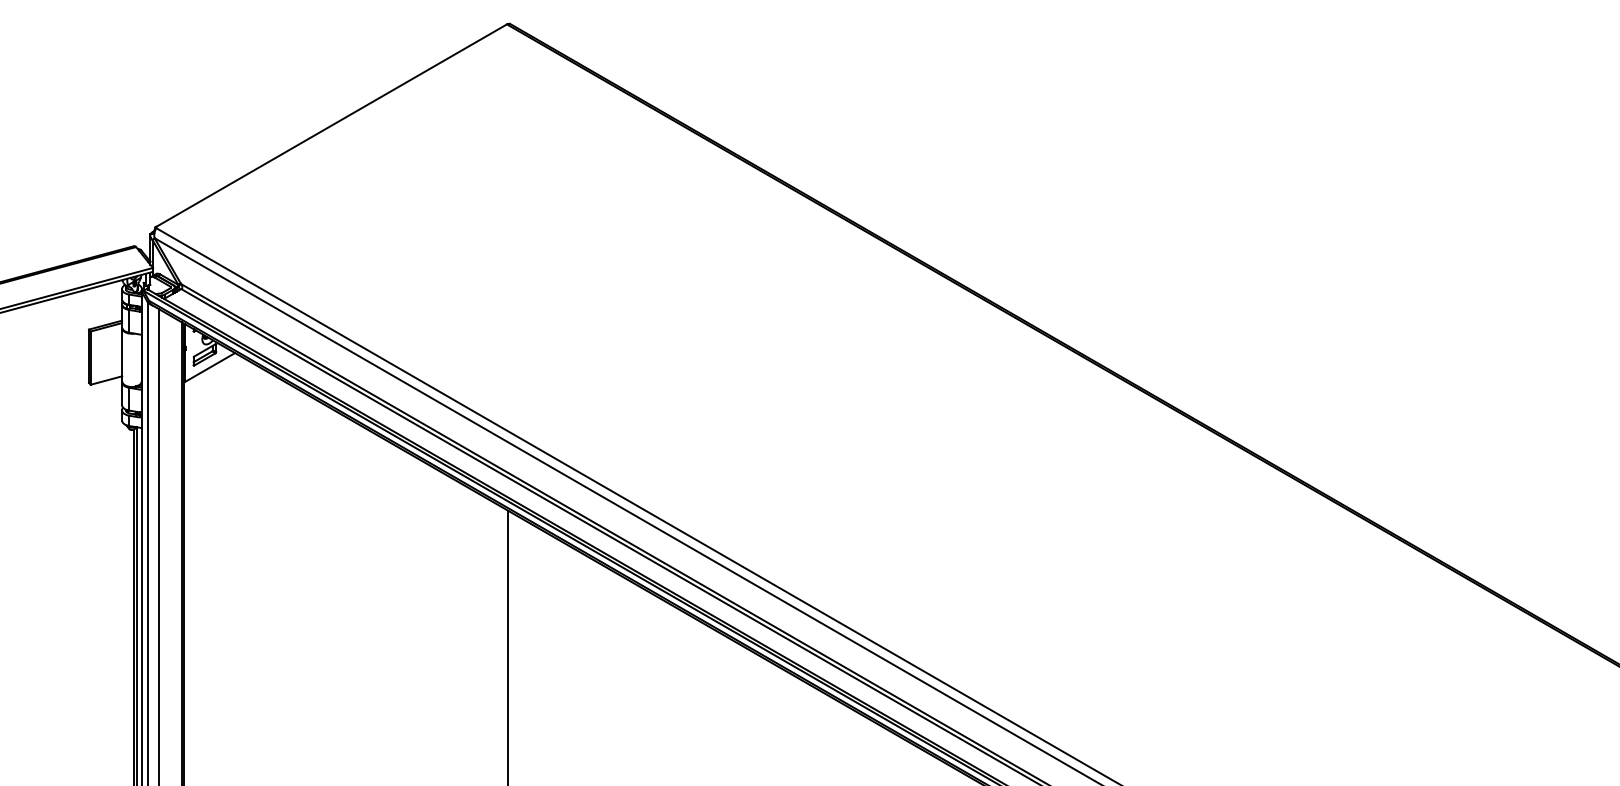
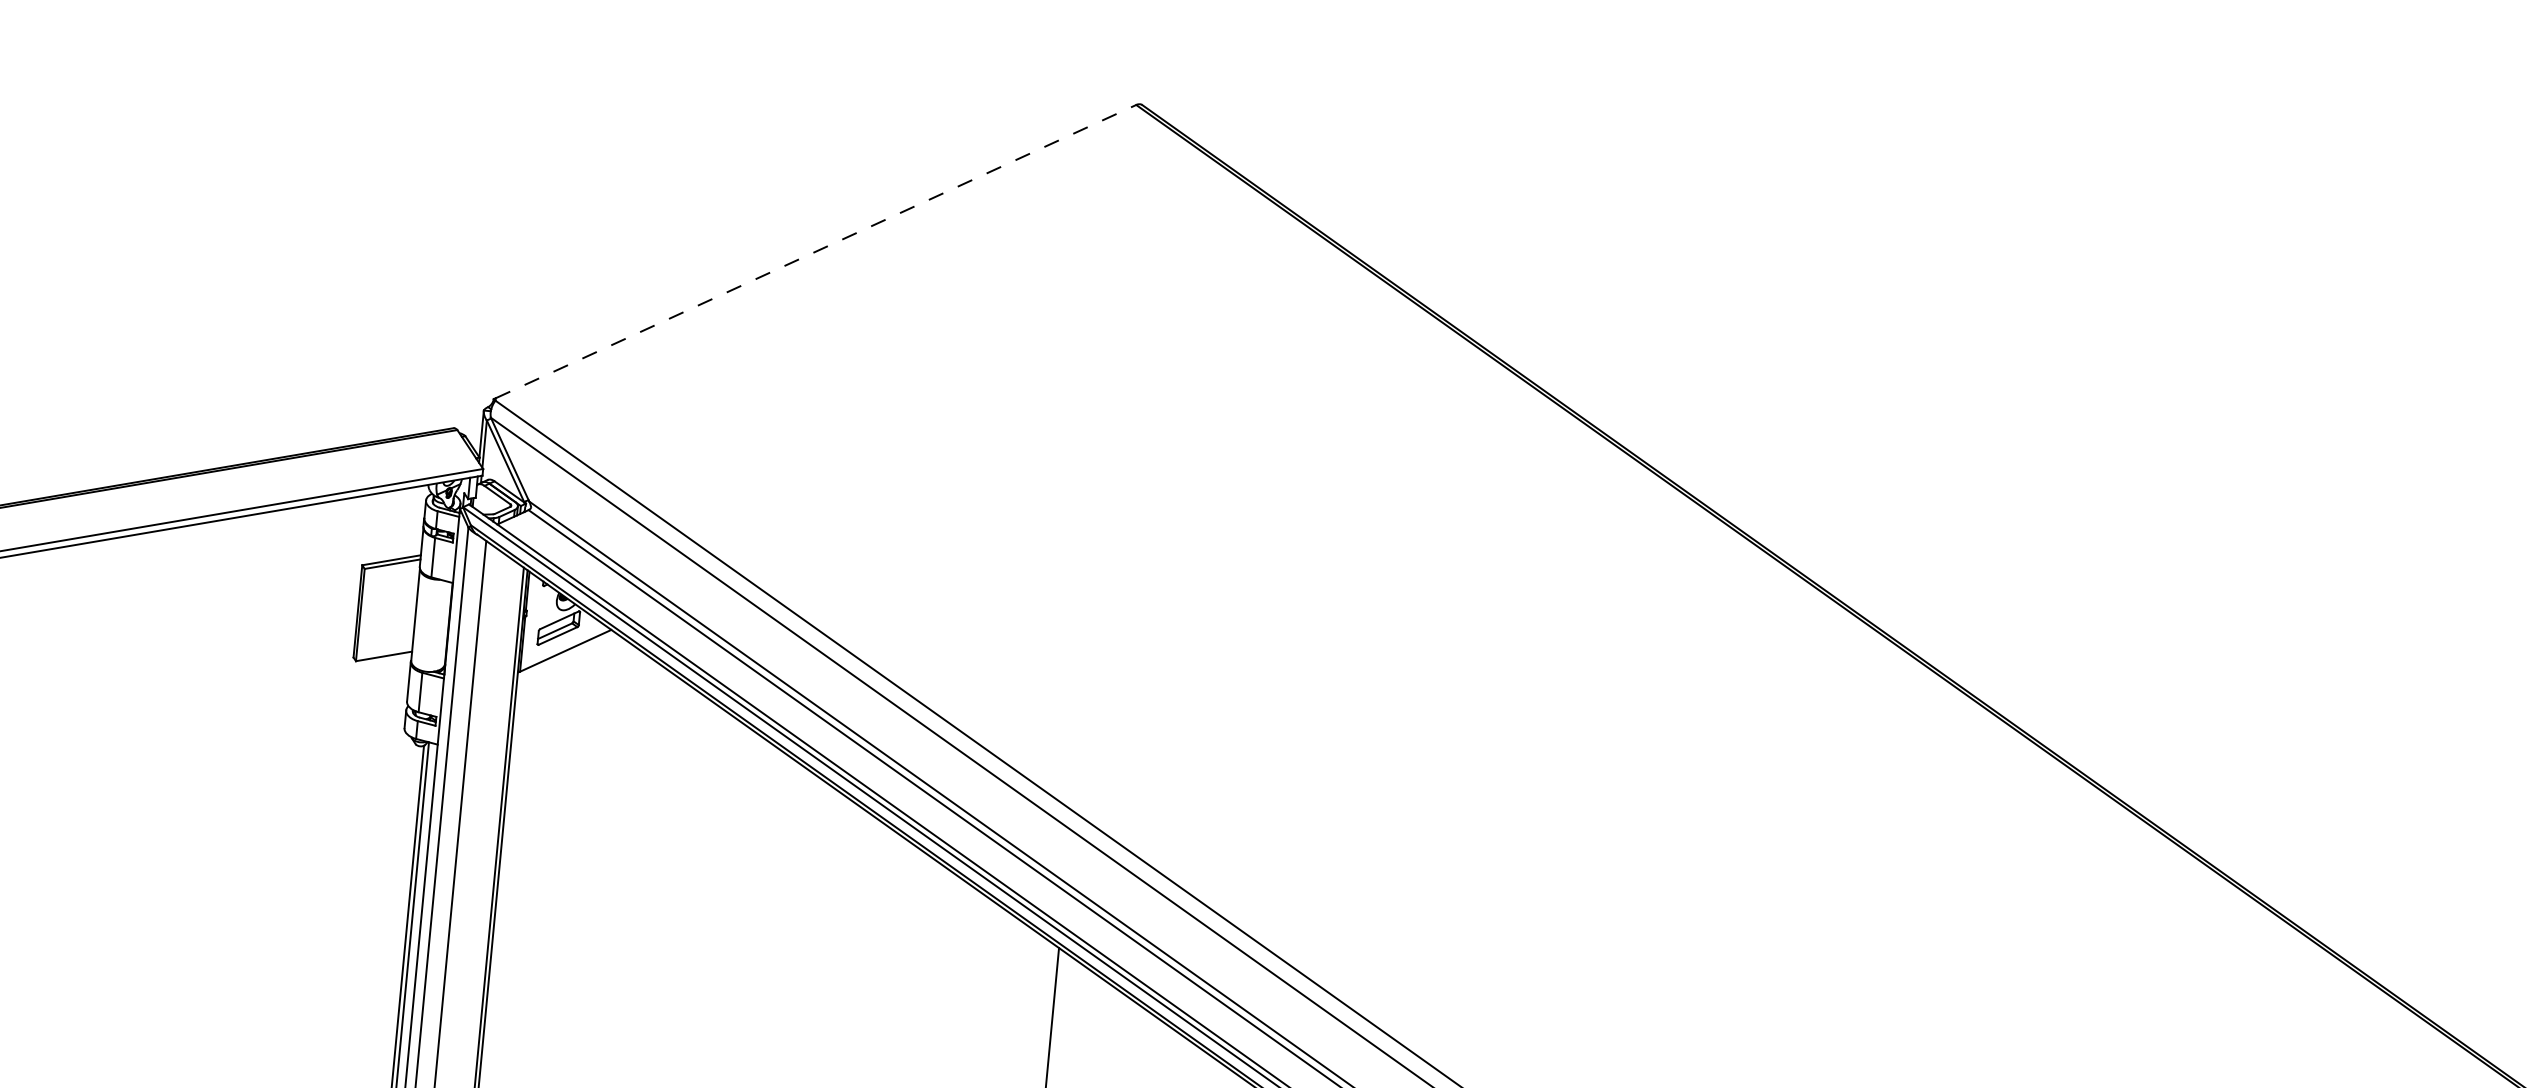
line: (332, 125) -> (817, 251), solid -> dashed

